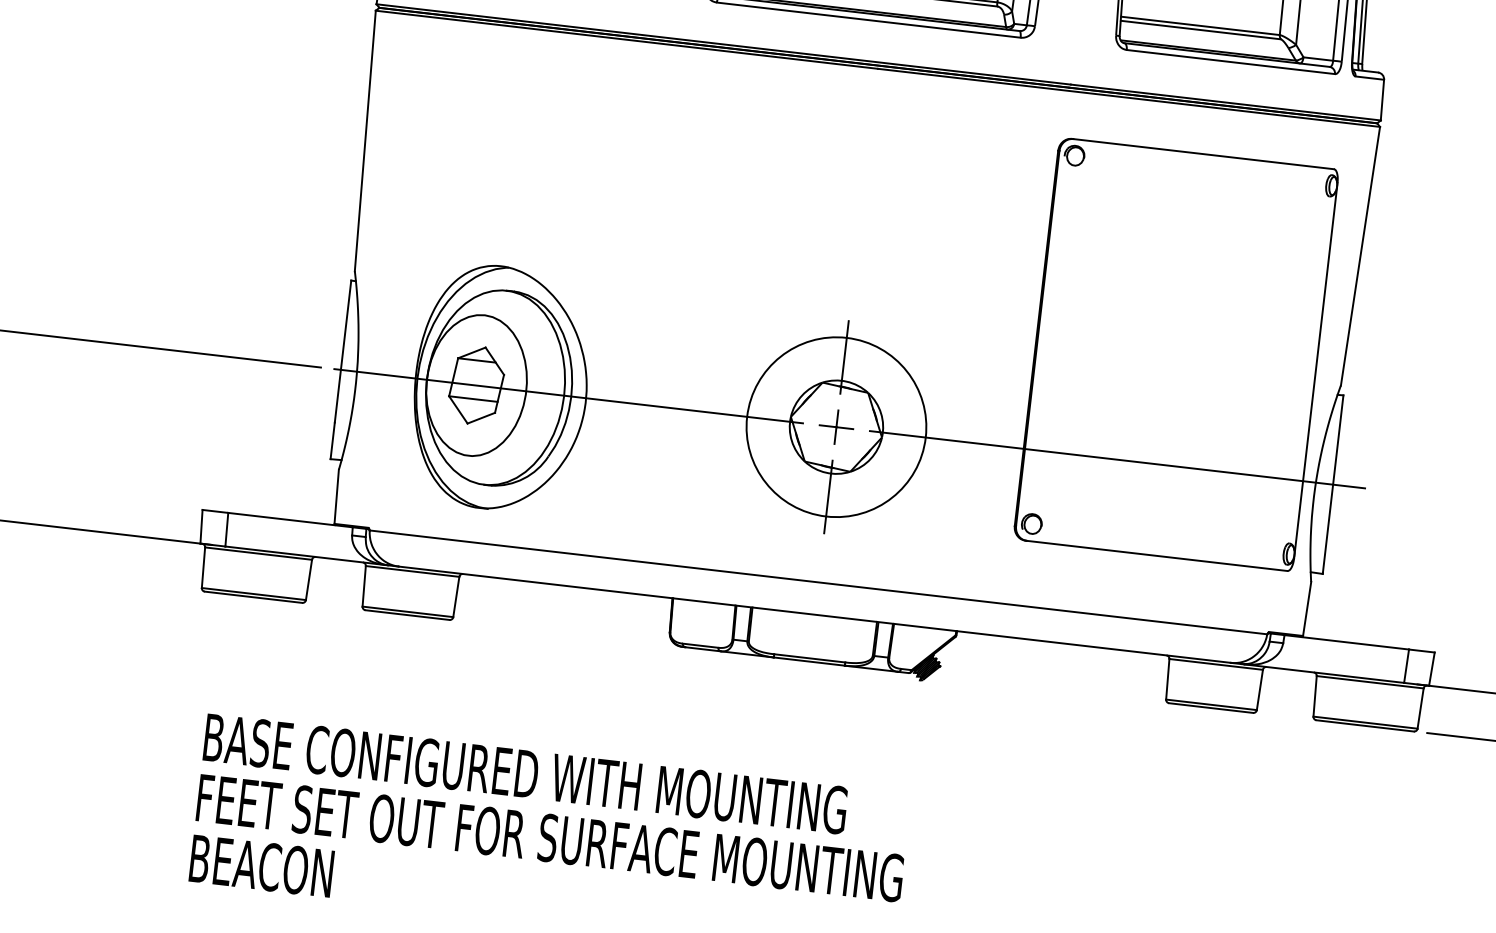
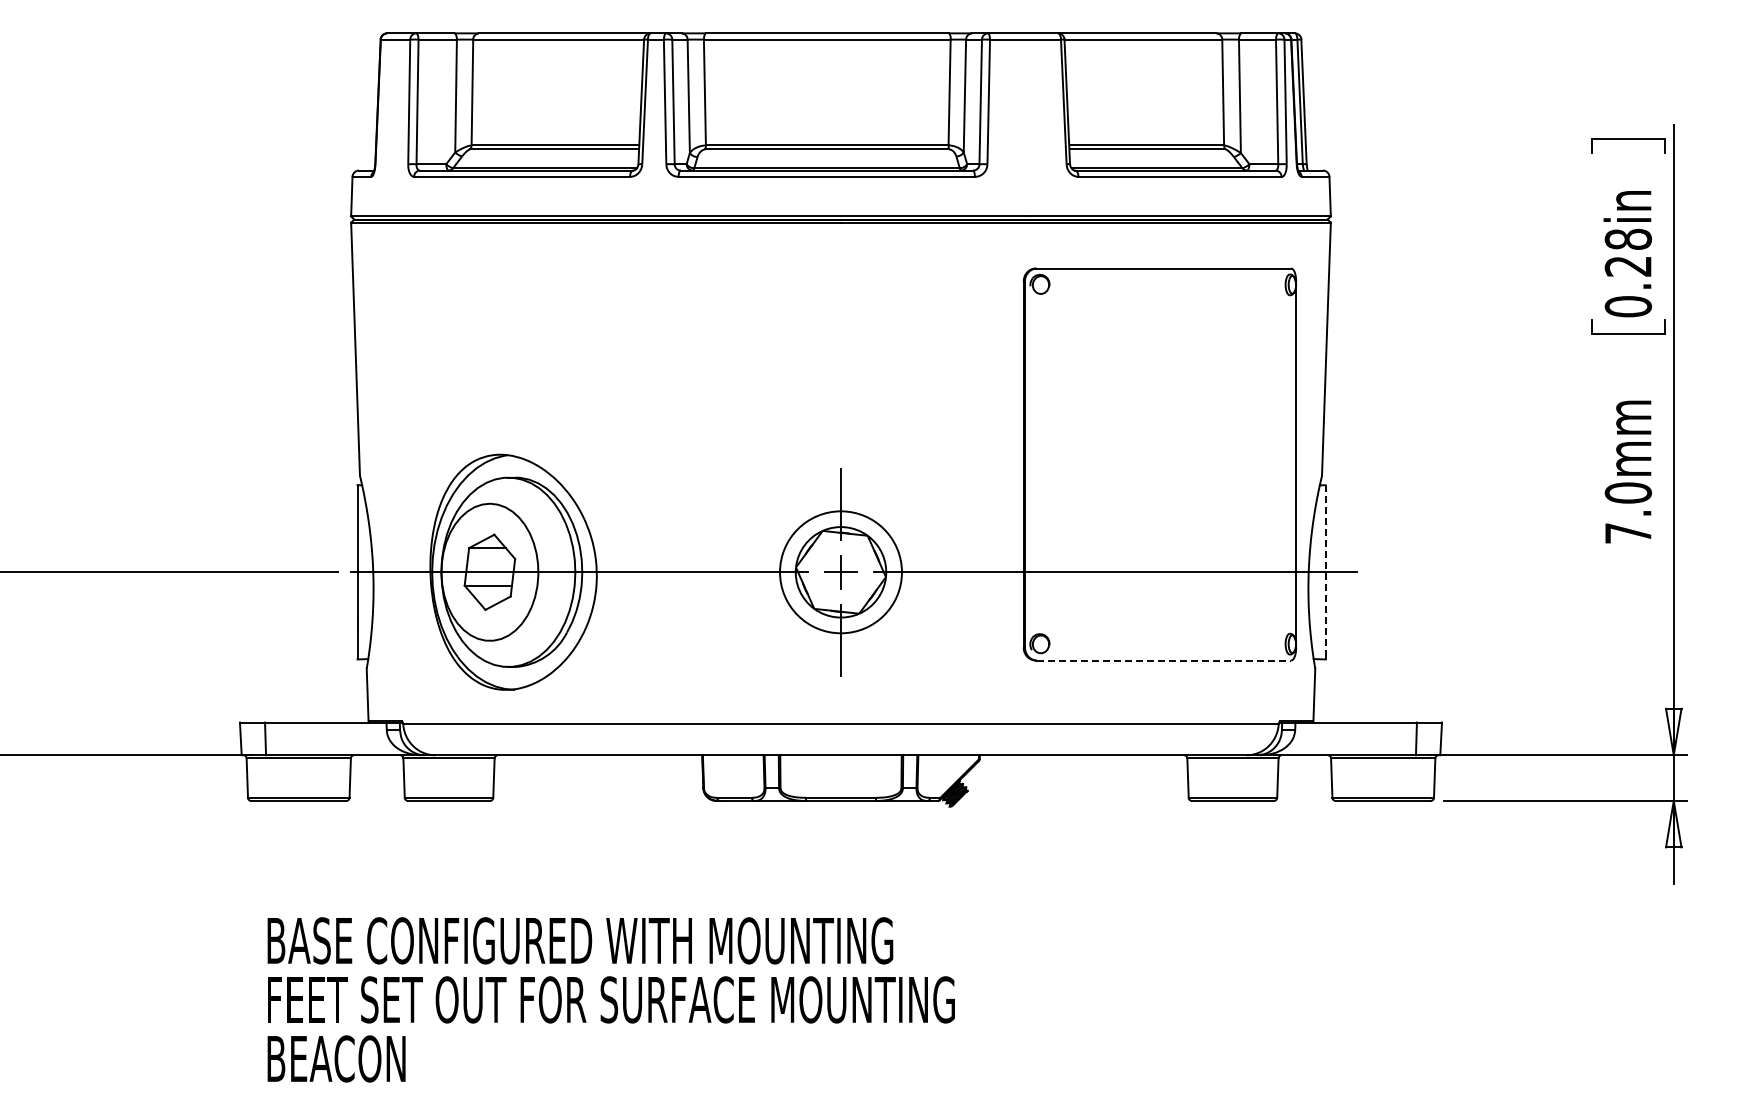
circle: (835, 427) -> (840, 572), size x0.7
line: (1333, 483) -> (1325, 571), solid -> dashed
line: (1157, 555) -> (1164, 660), solid -> dashed

